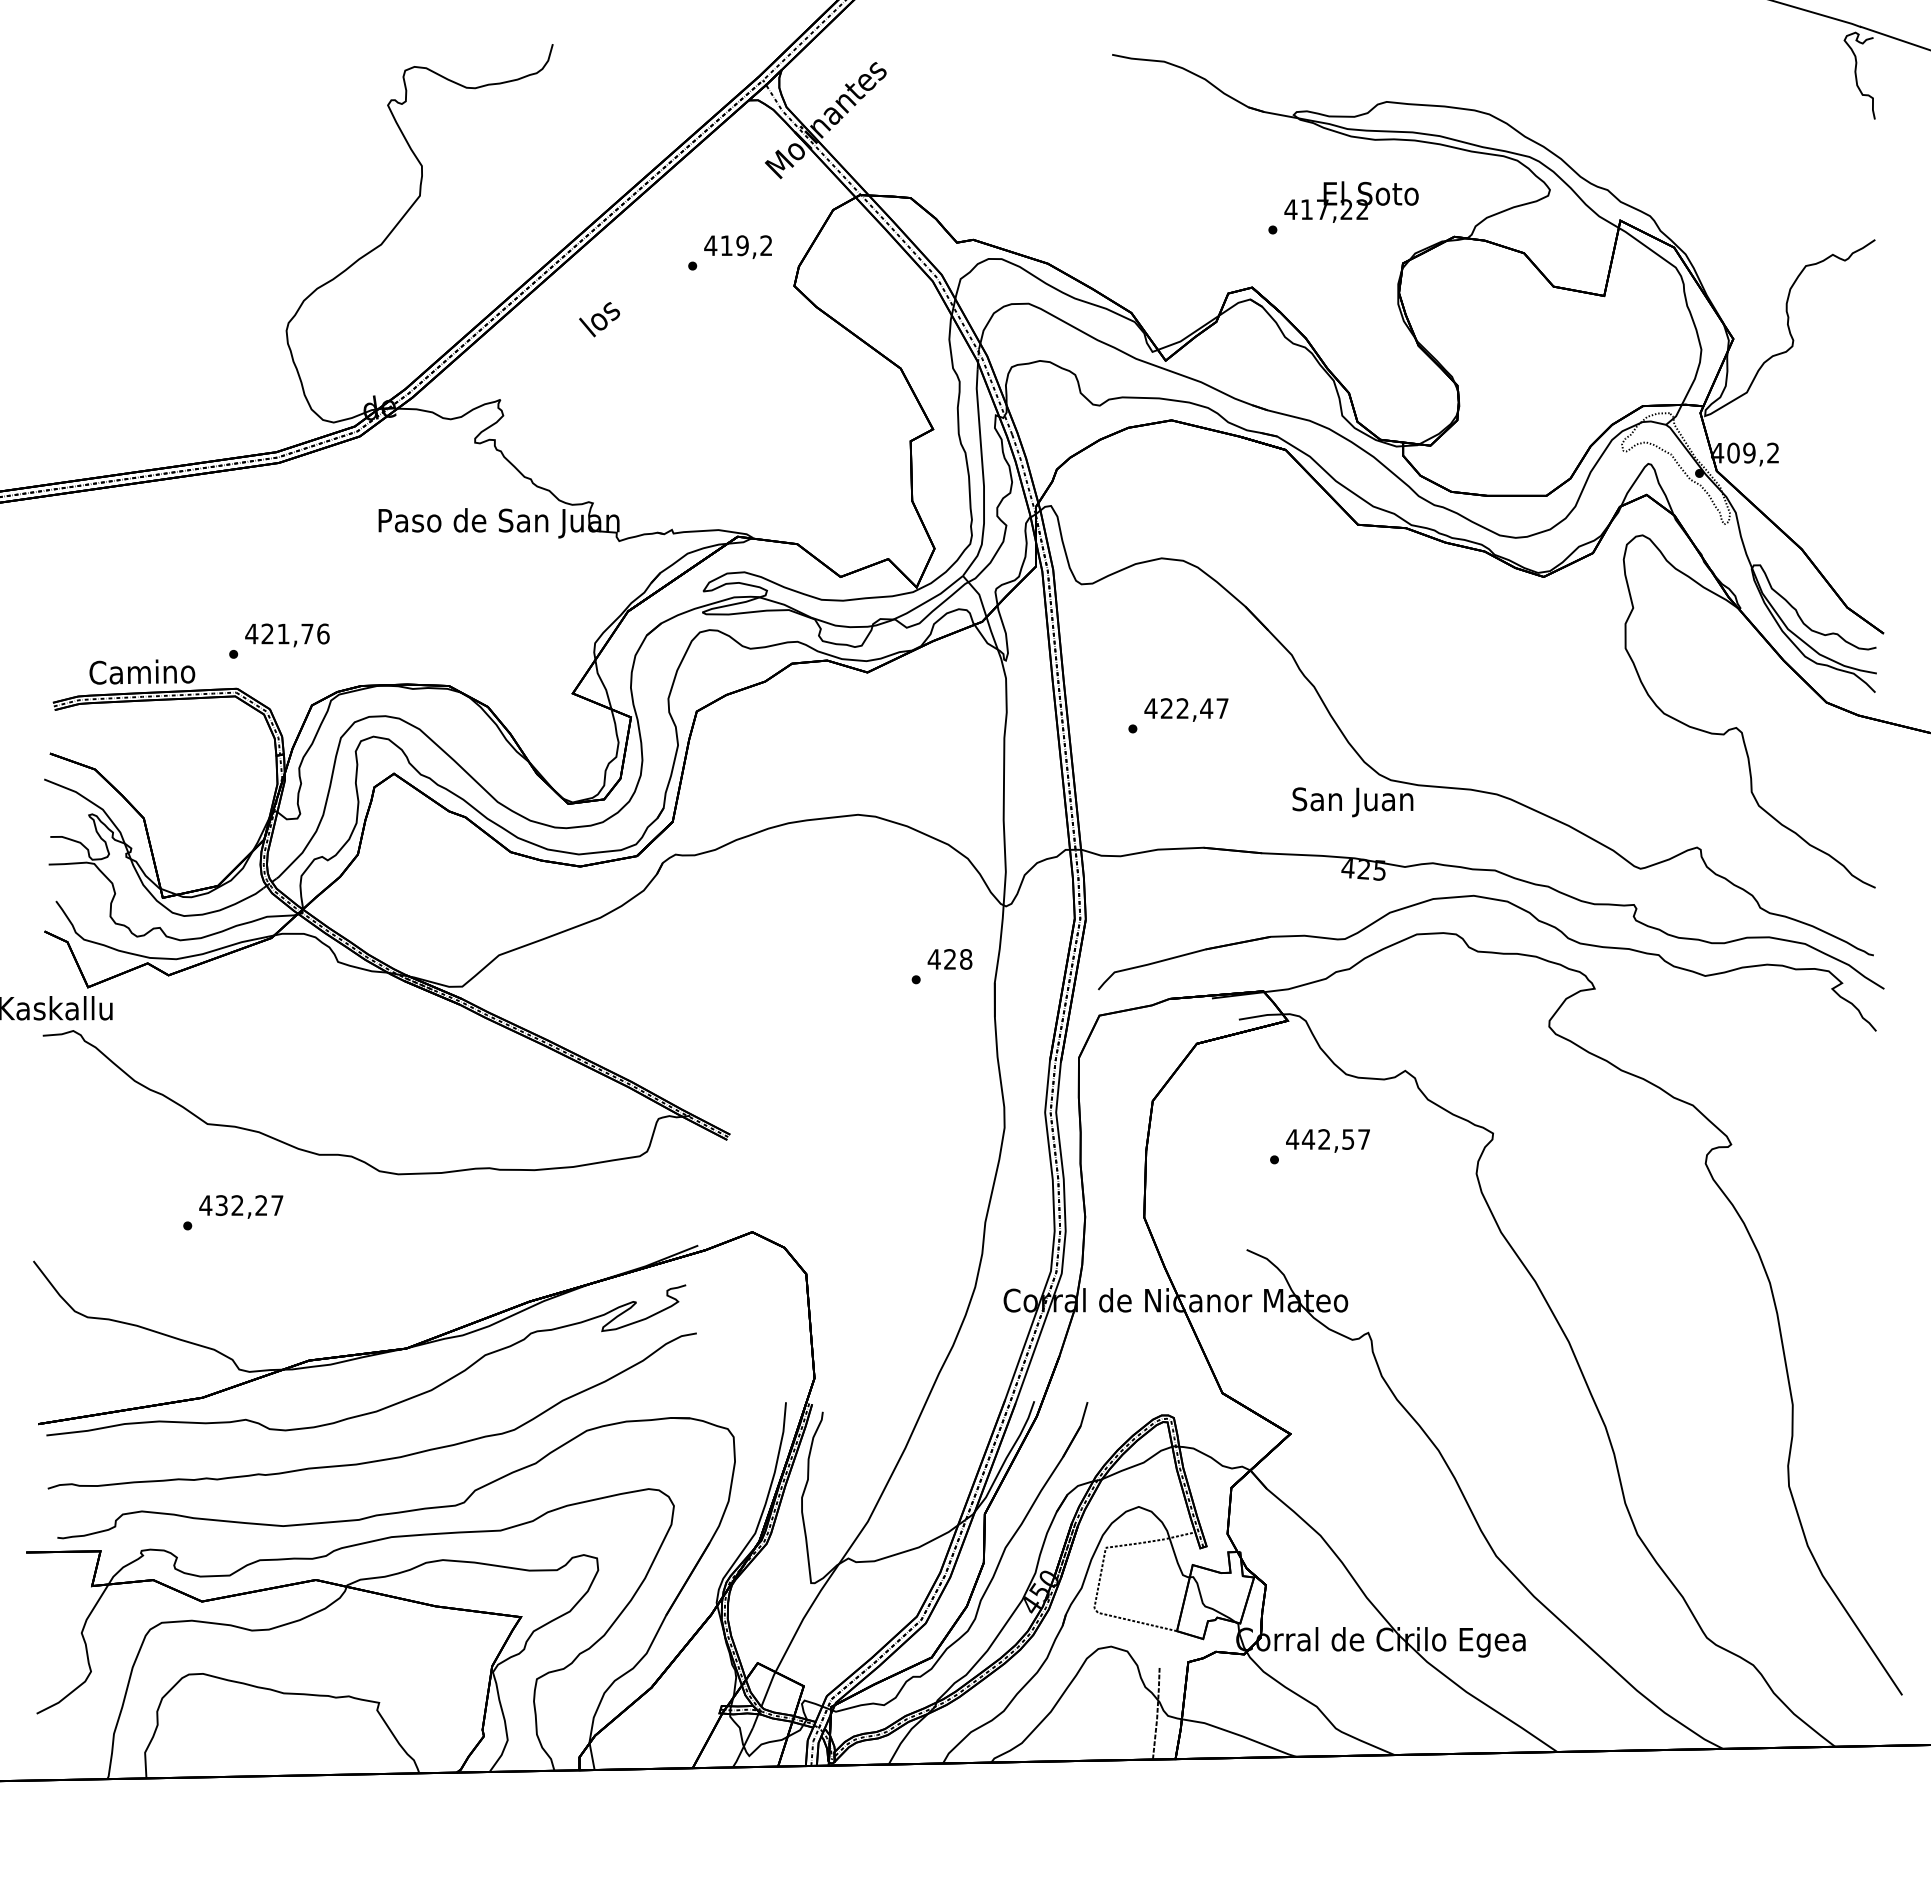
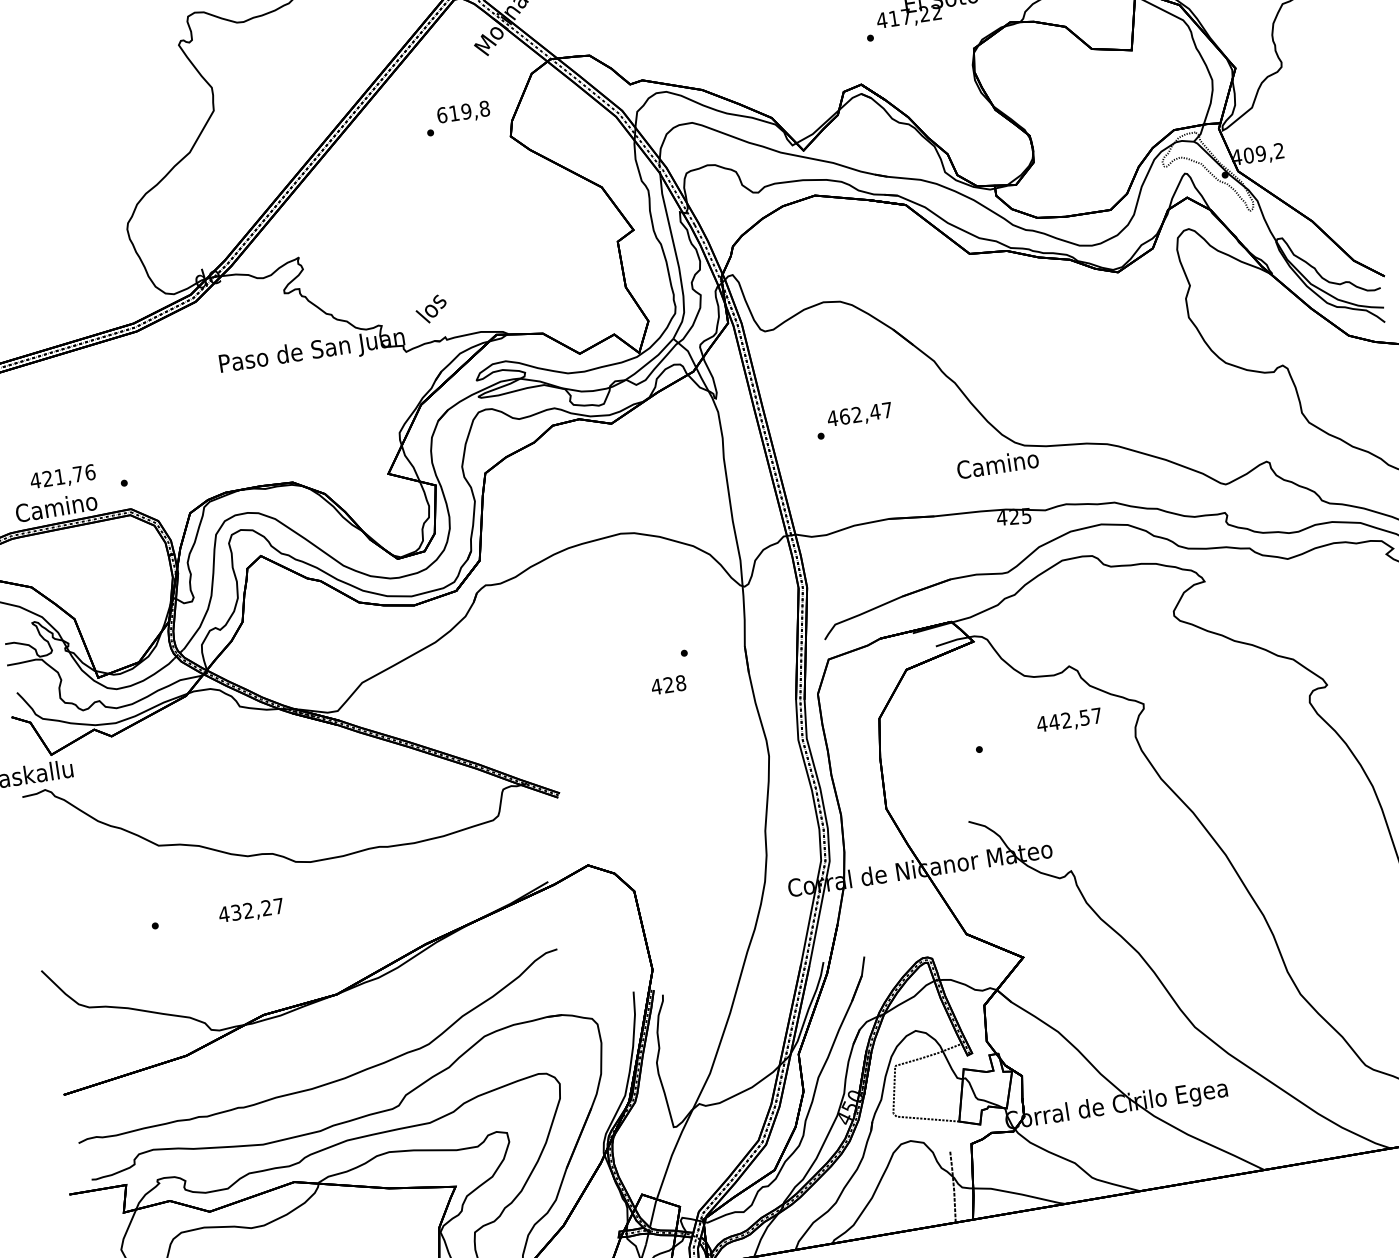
text: (738, 245) -> (463, 111), 419,2 -> 619,8
text: (599, 319) -> (431, 309), moved
text: (287, 635) -> (63, 477), moved
text: (1166, 708) -> (844, 416), 422,47 -> 462,47
text: (1352, 801) -> (997, 466), San Juan -> Camino
text: (949, 959) -> (668, 685), moved
text: (1327, 1140) -> (1068, 720), moved
text: (241, 1206) -> (251, 911), moved
curve: (383, 1407) -> (326, 1042), removed

